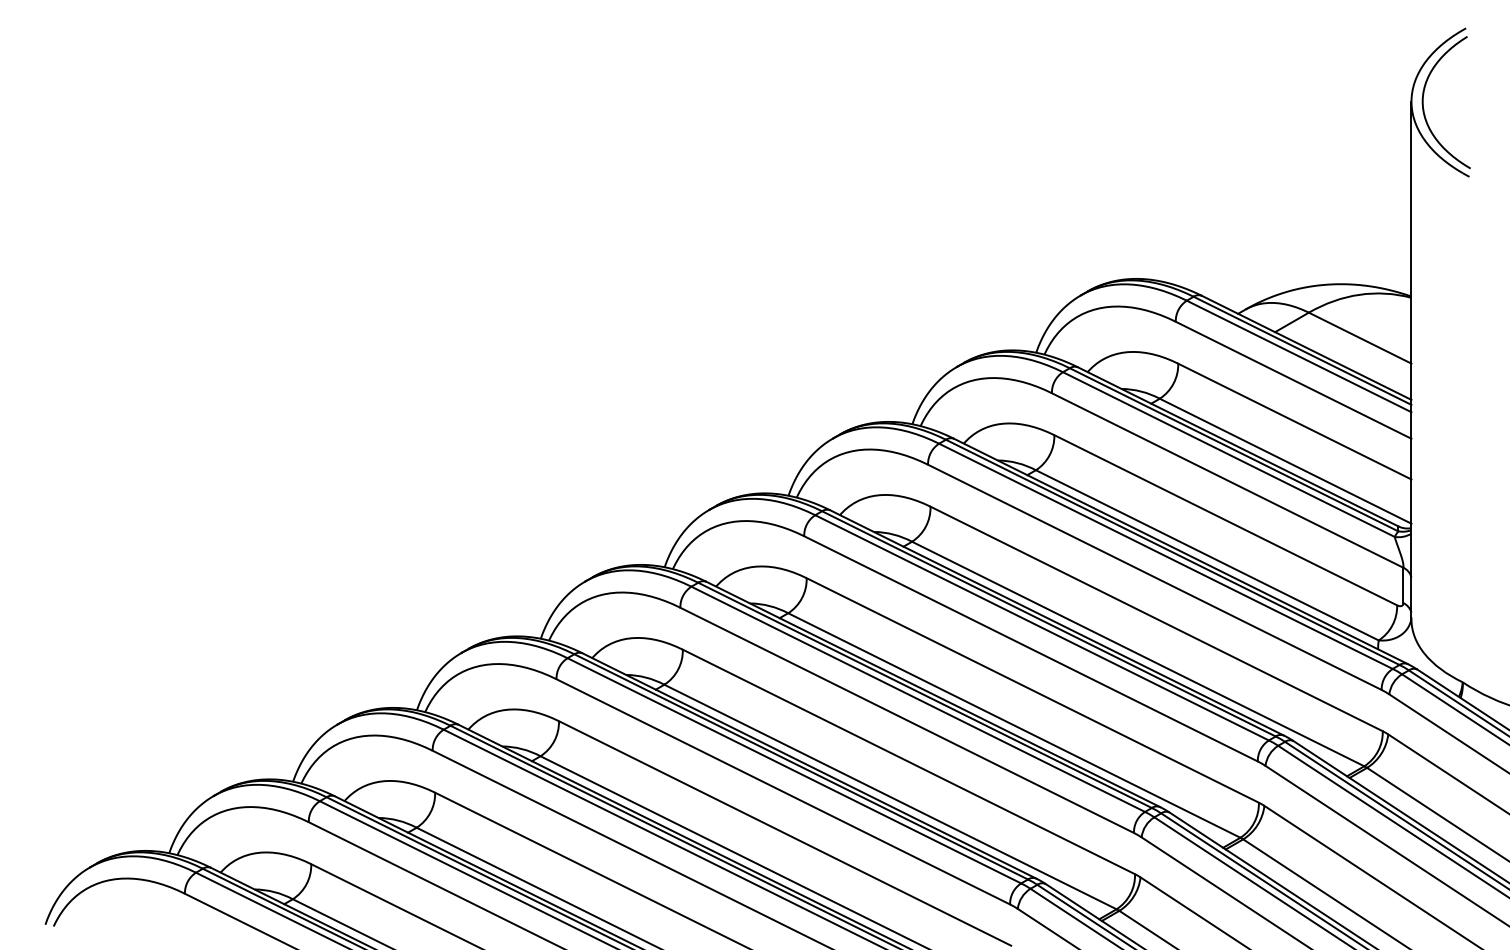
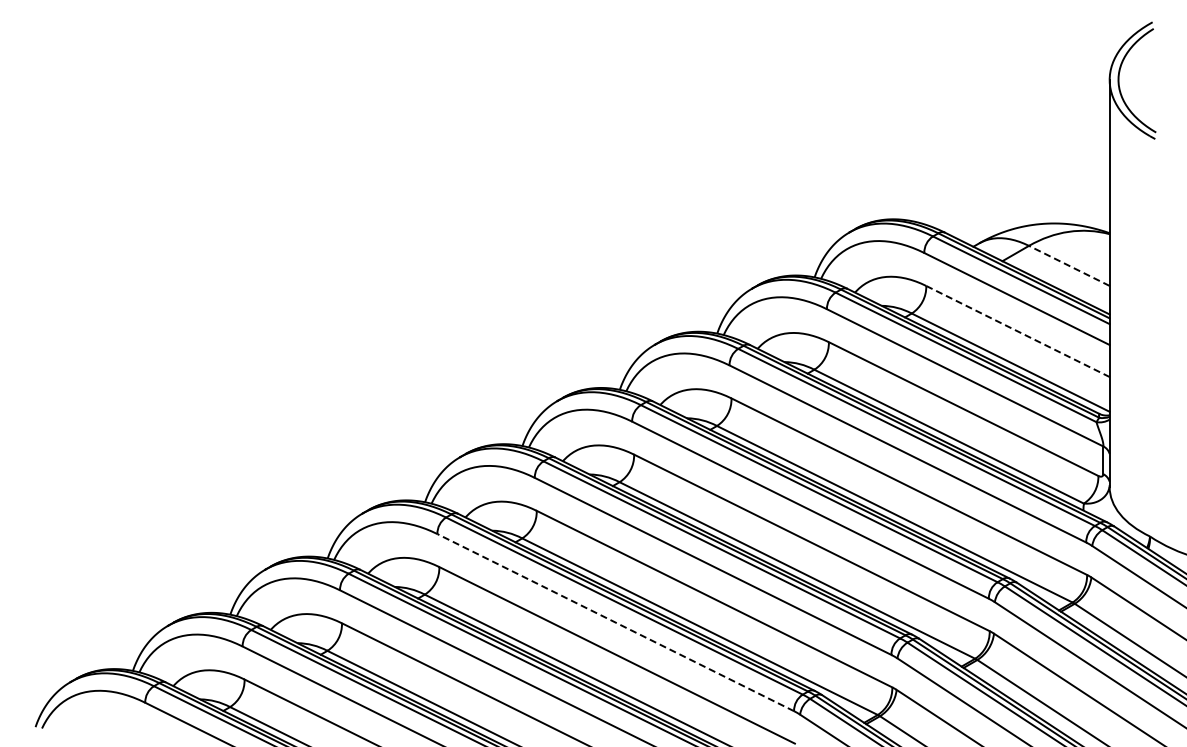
line: (1359, 337) -> (1068, 265), solid -> dashed
line: (1295, 421) -> (1018, 331), solid -> dashed
line: (782, 791) -> (615, 622), solid -> dashed

